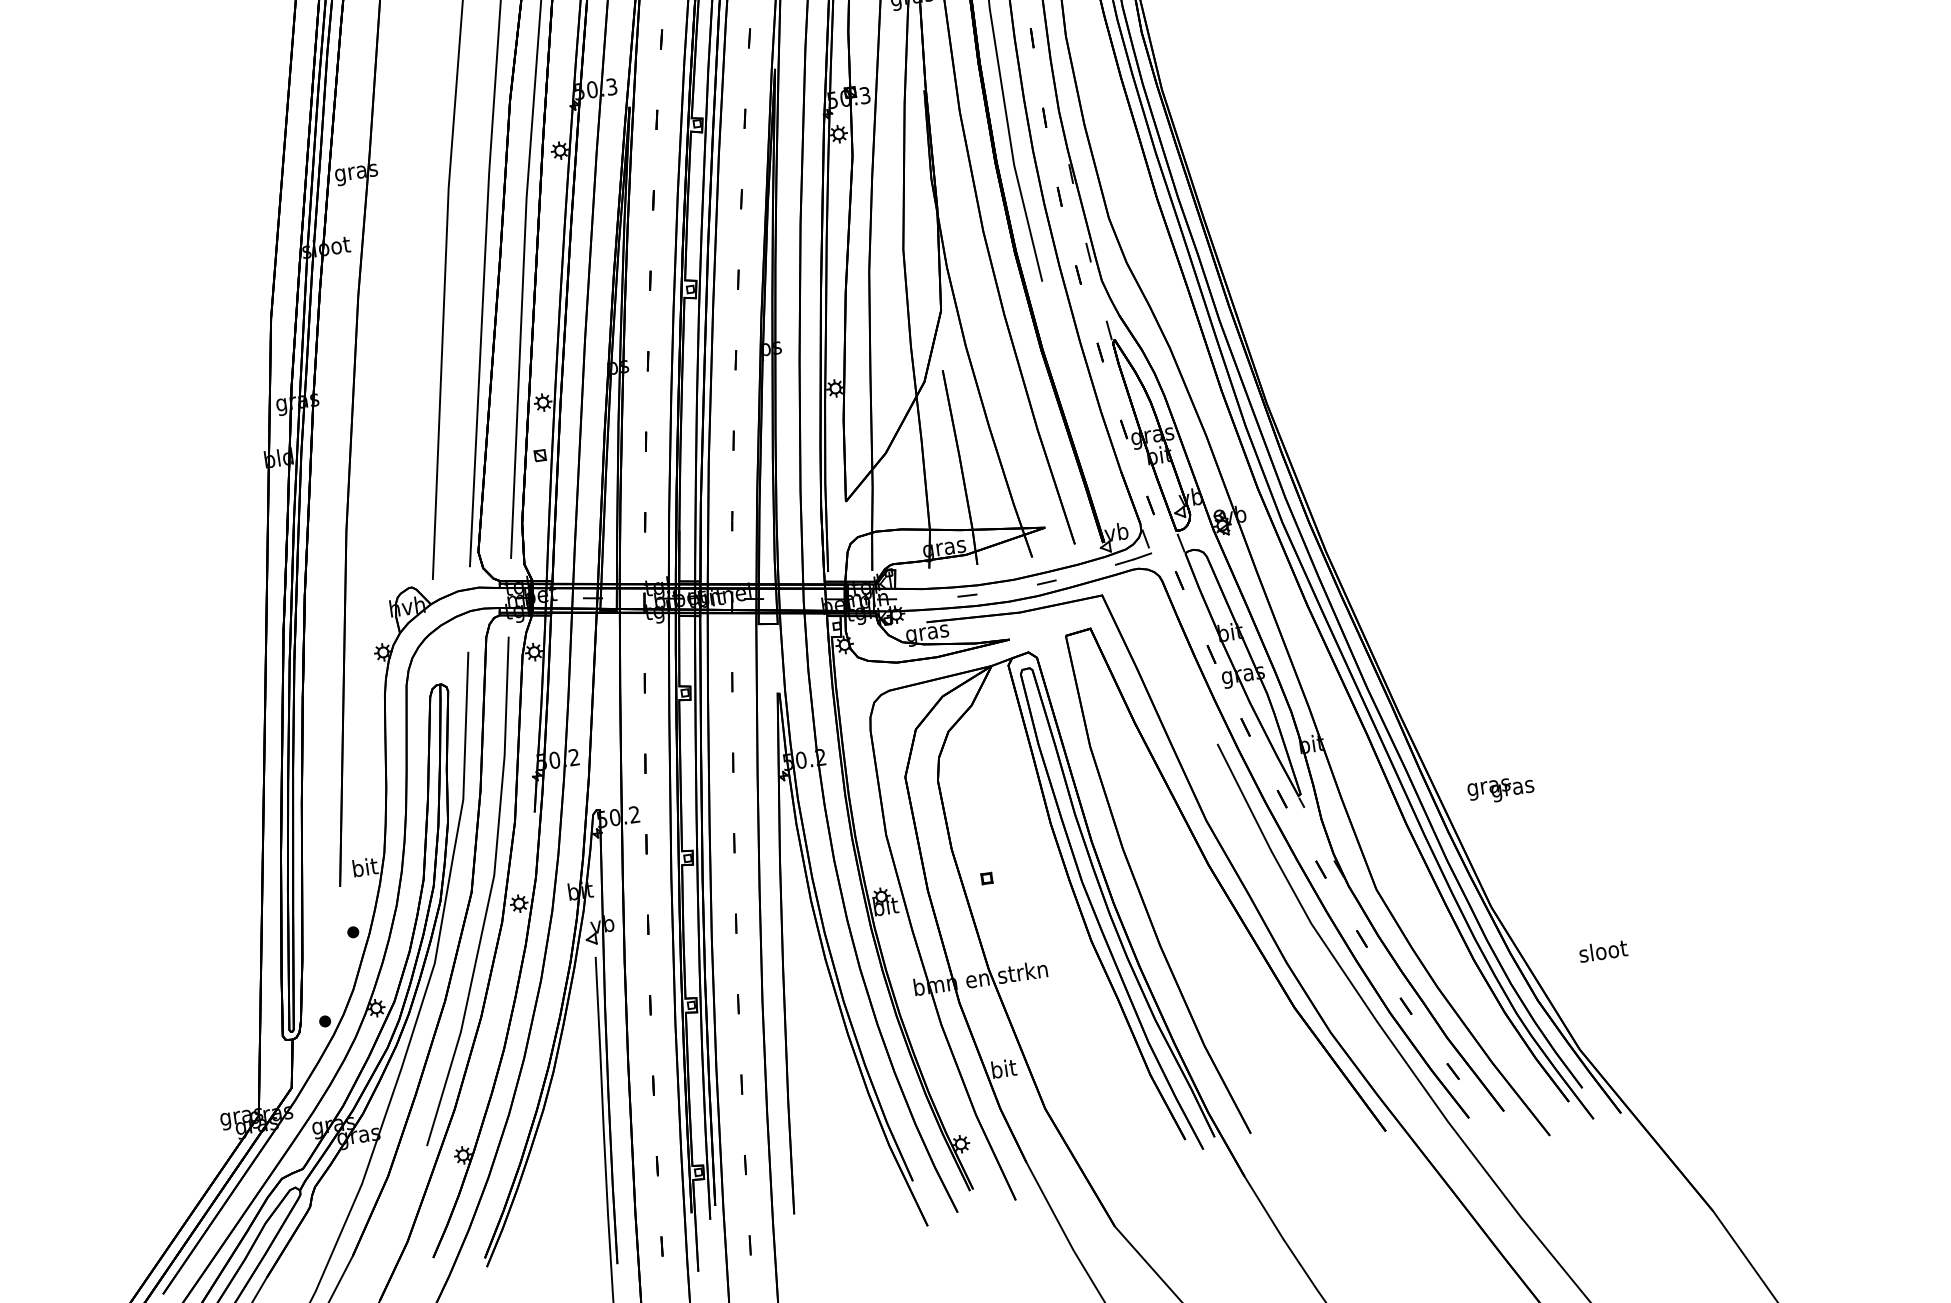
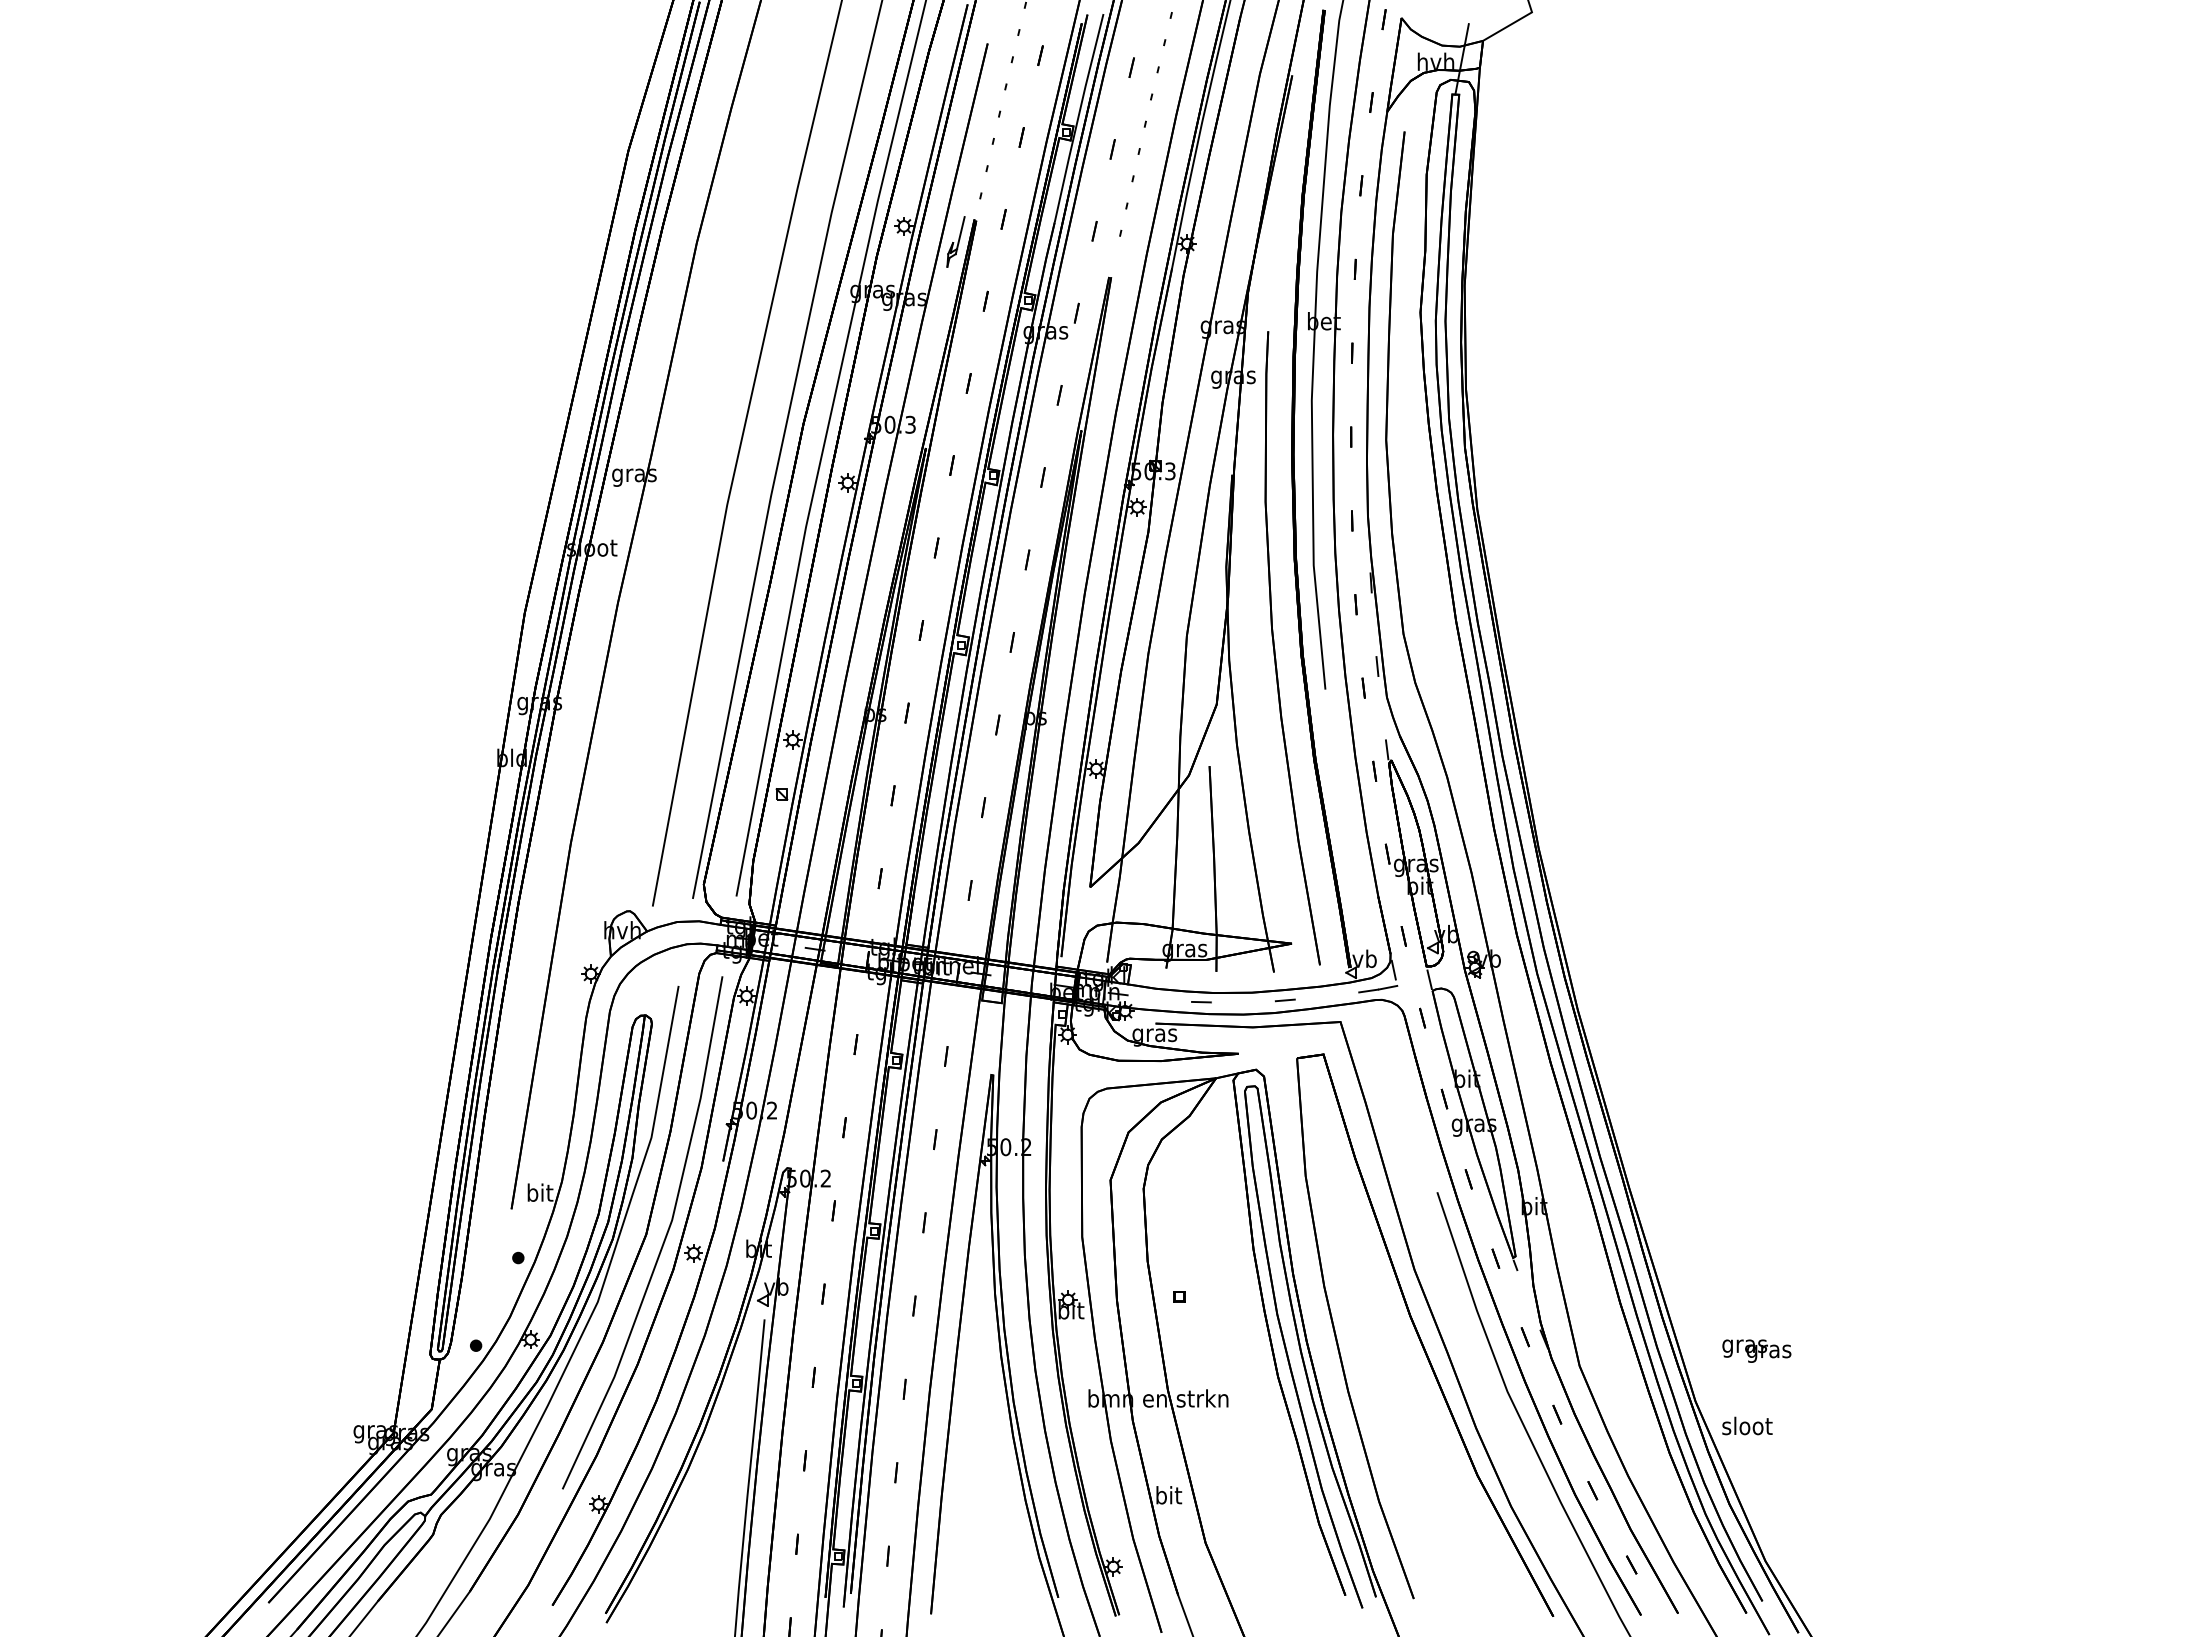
text: (1500, 789) -> (1756, 1350), moved
text: (1603, 950) -> (1747, 1425), moved

